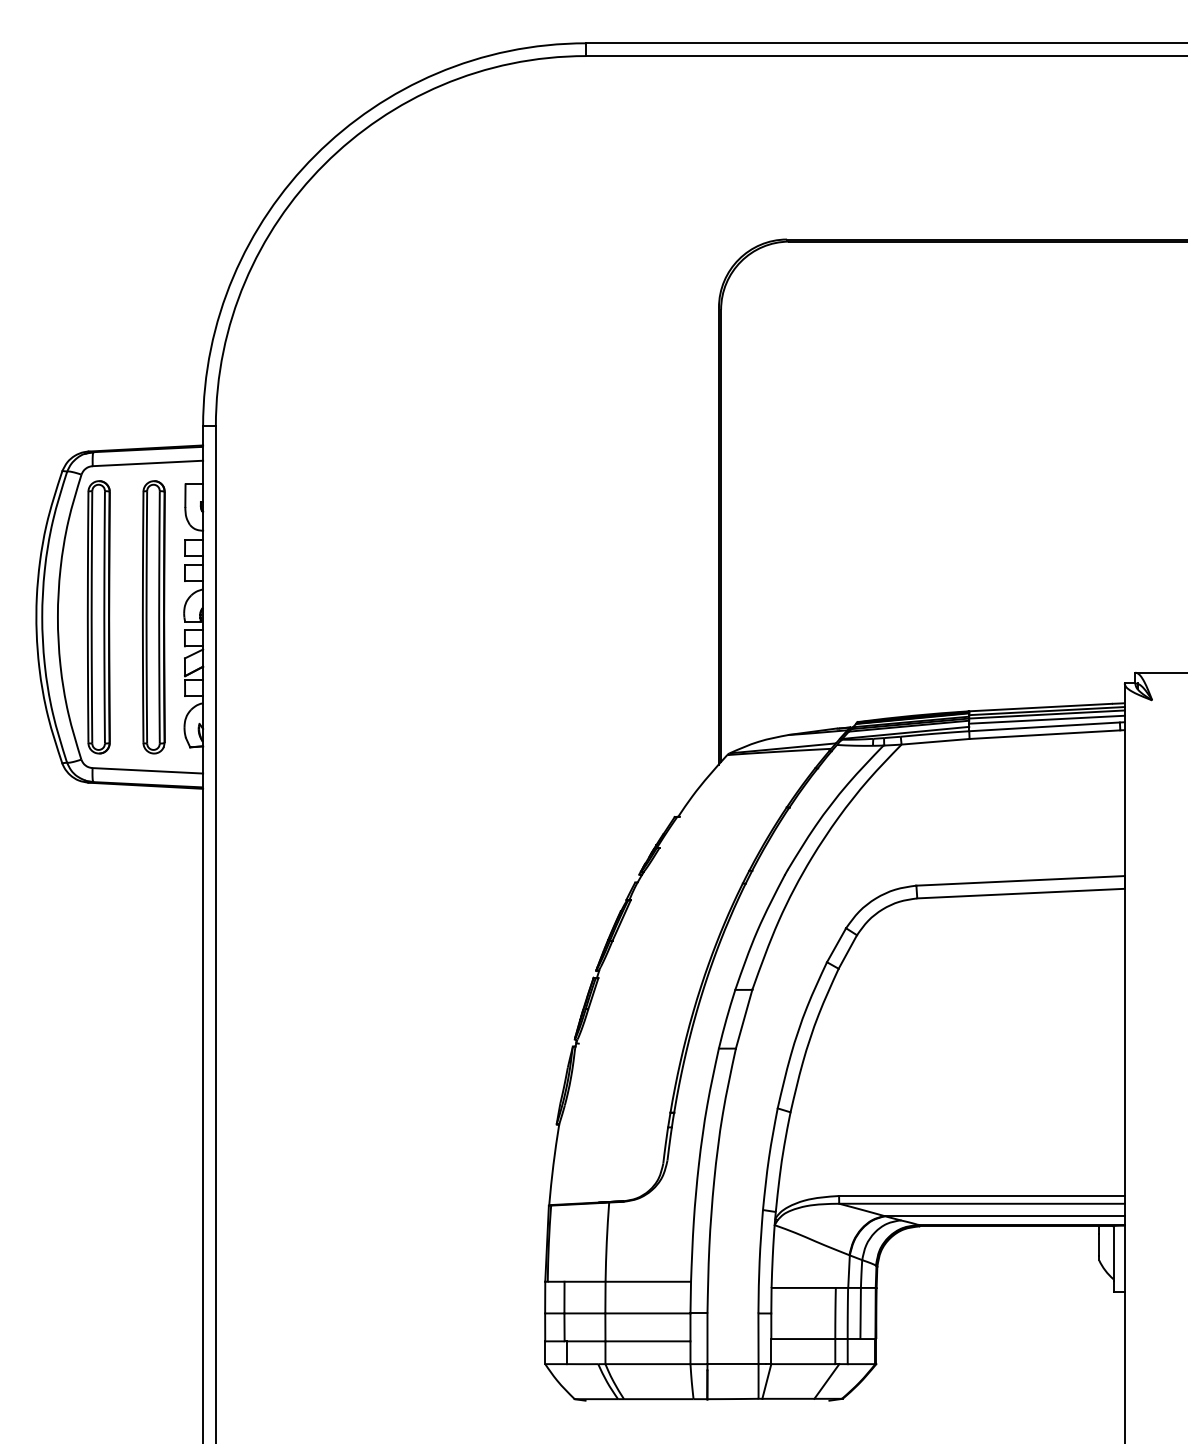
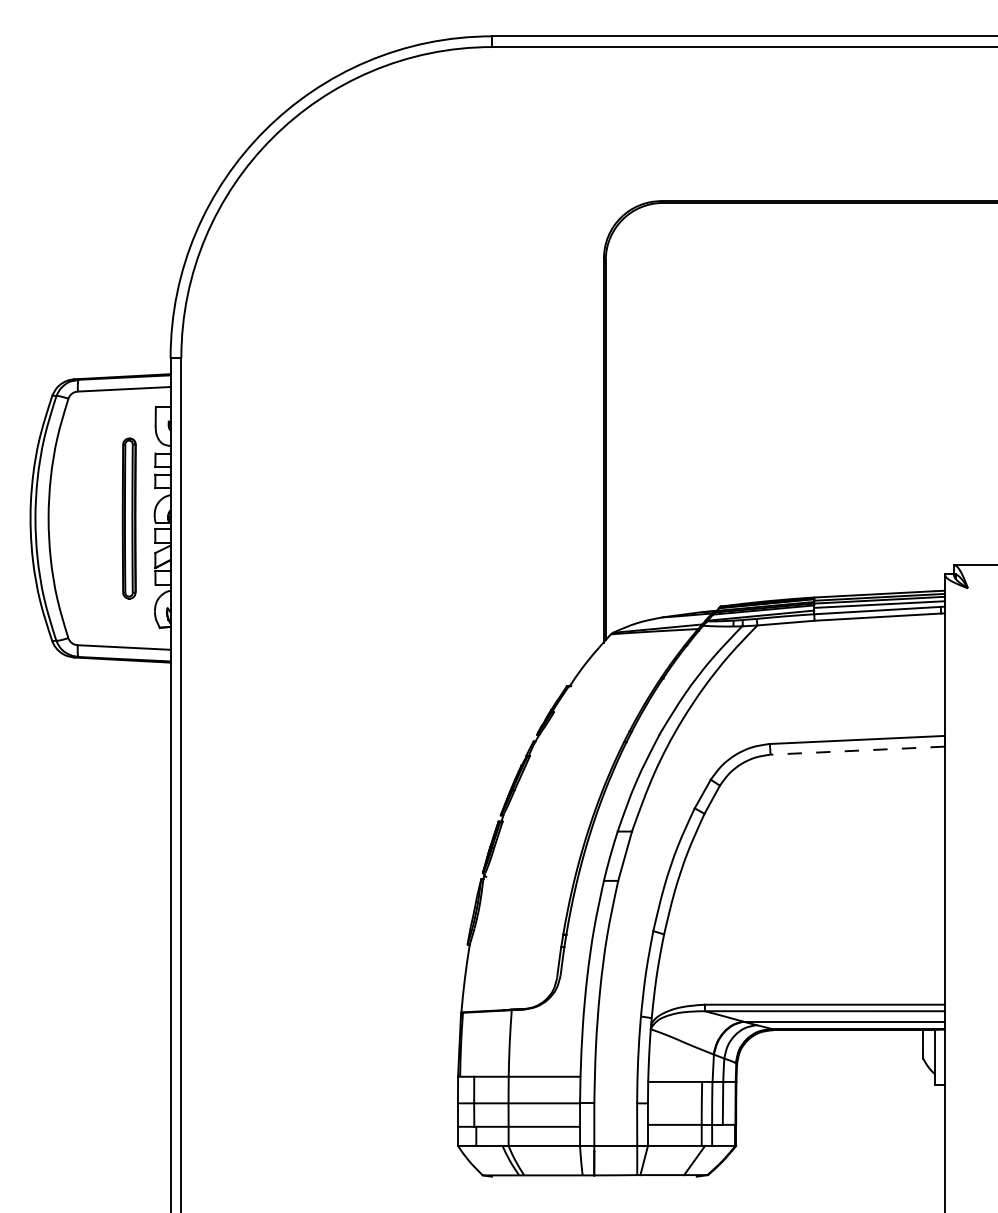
part: (98, 617) -> (82, 518), removed
part: (153, 617) -> (128, 518), size x0.7
line: (1020, 893) -> (857, 750), solid -> dashed

